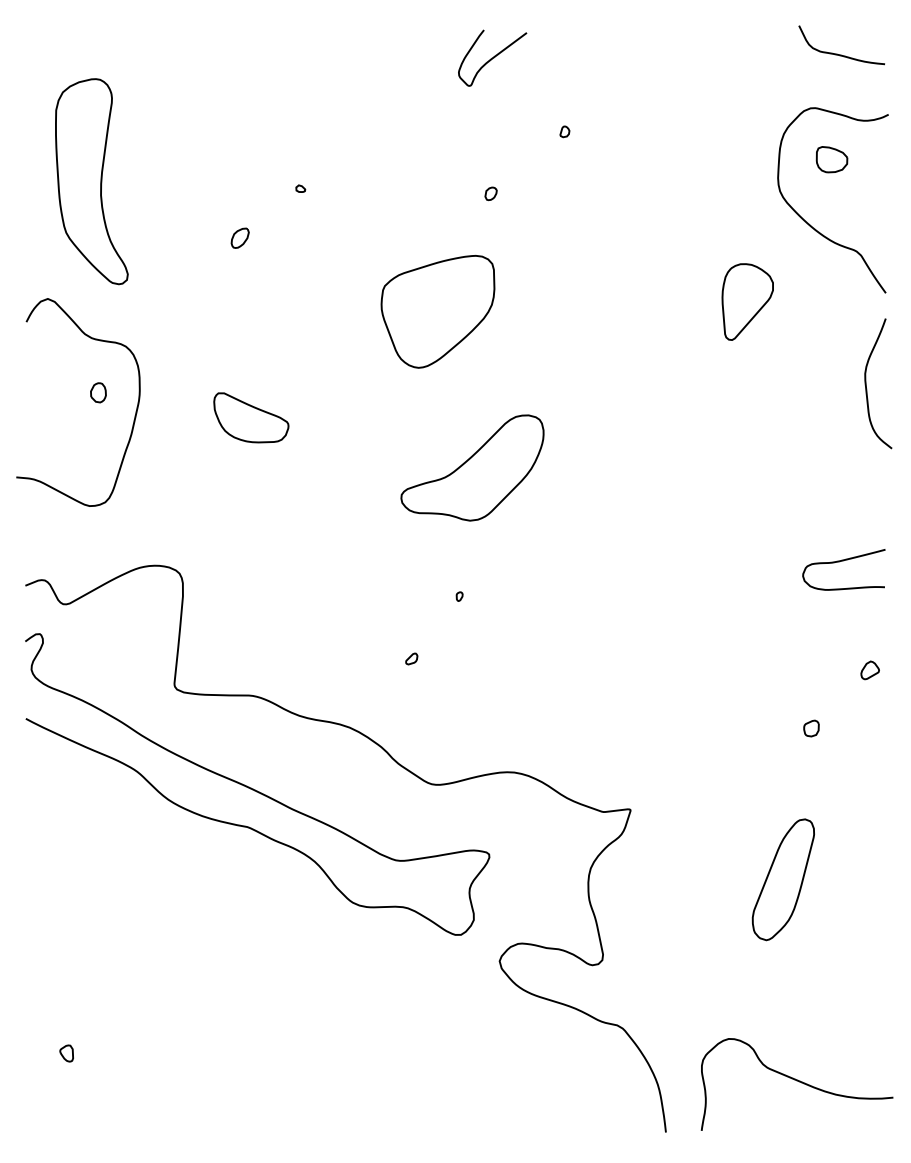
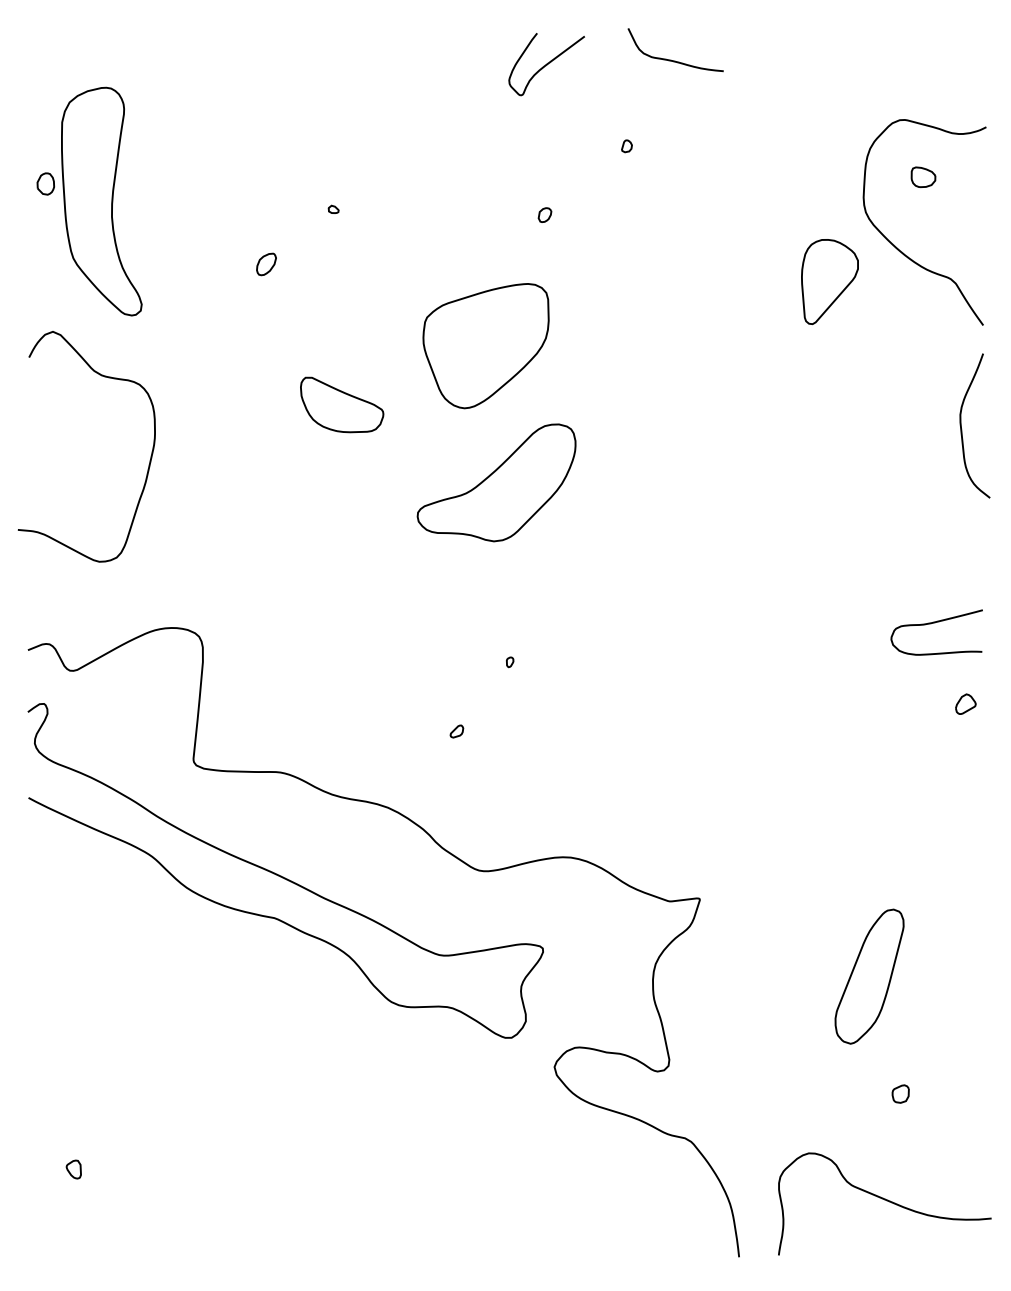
curve: (837, 53) -> (670, 59), moved
part: (831, 159) -> (922, 176), size x0.7
part: (747, 301) -> (829, 281), moved
part: (98, 392) -> (45, 183), moved
part: (251, 417) -> (342, 404), moved
part: (472, 467) -> (496, 482), moved
part: (869, 670) -> (965, 704), moved
part: (811, 728) -> (900, 1094), moved

